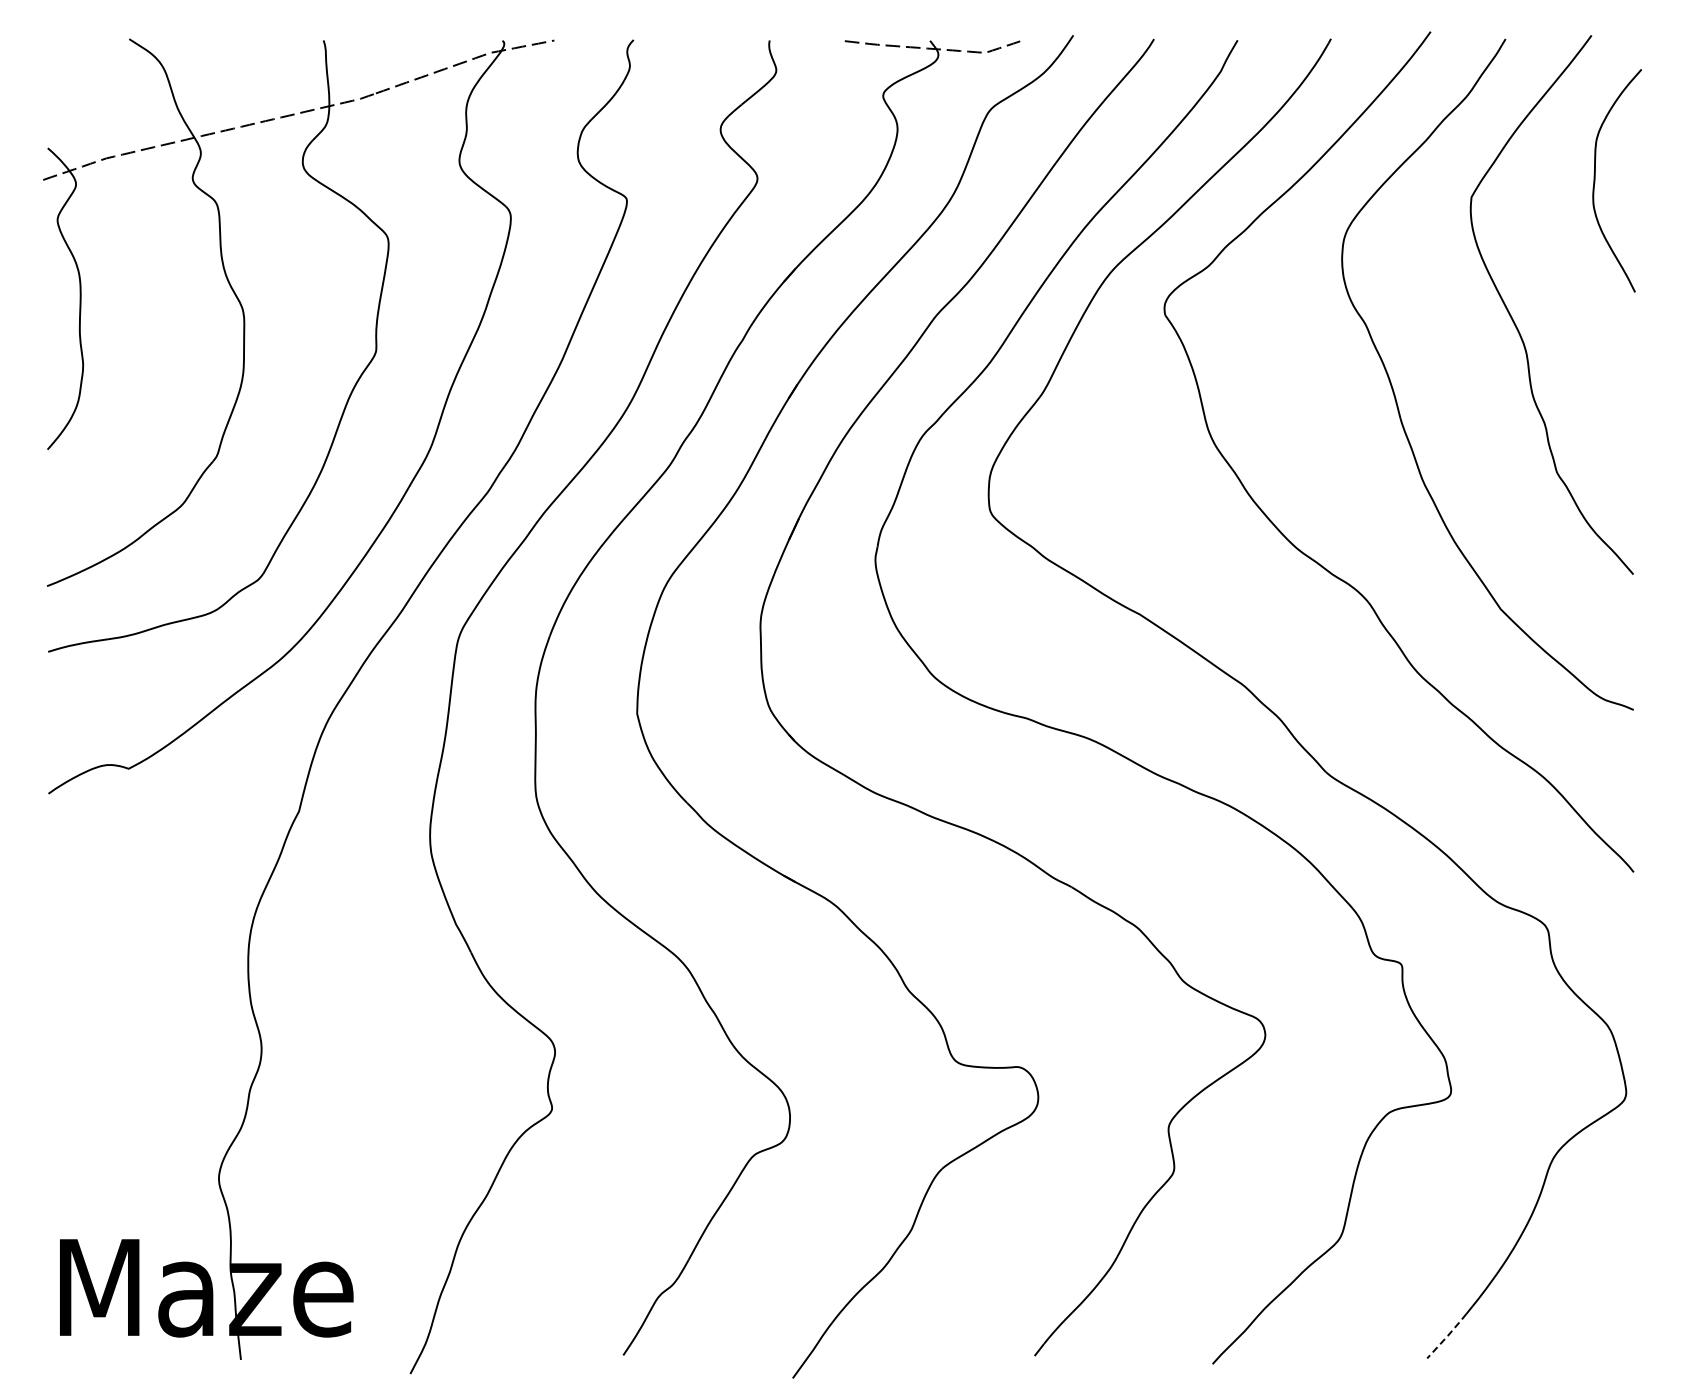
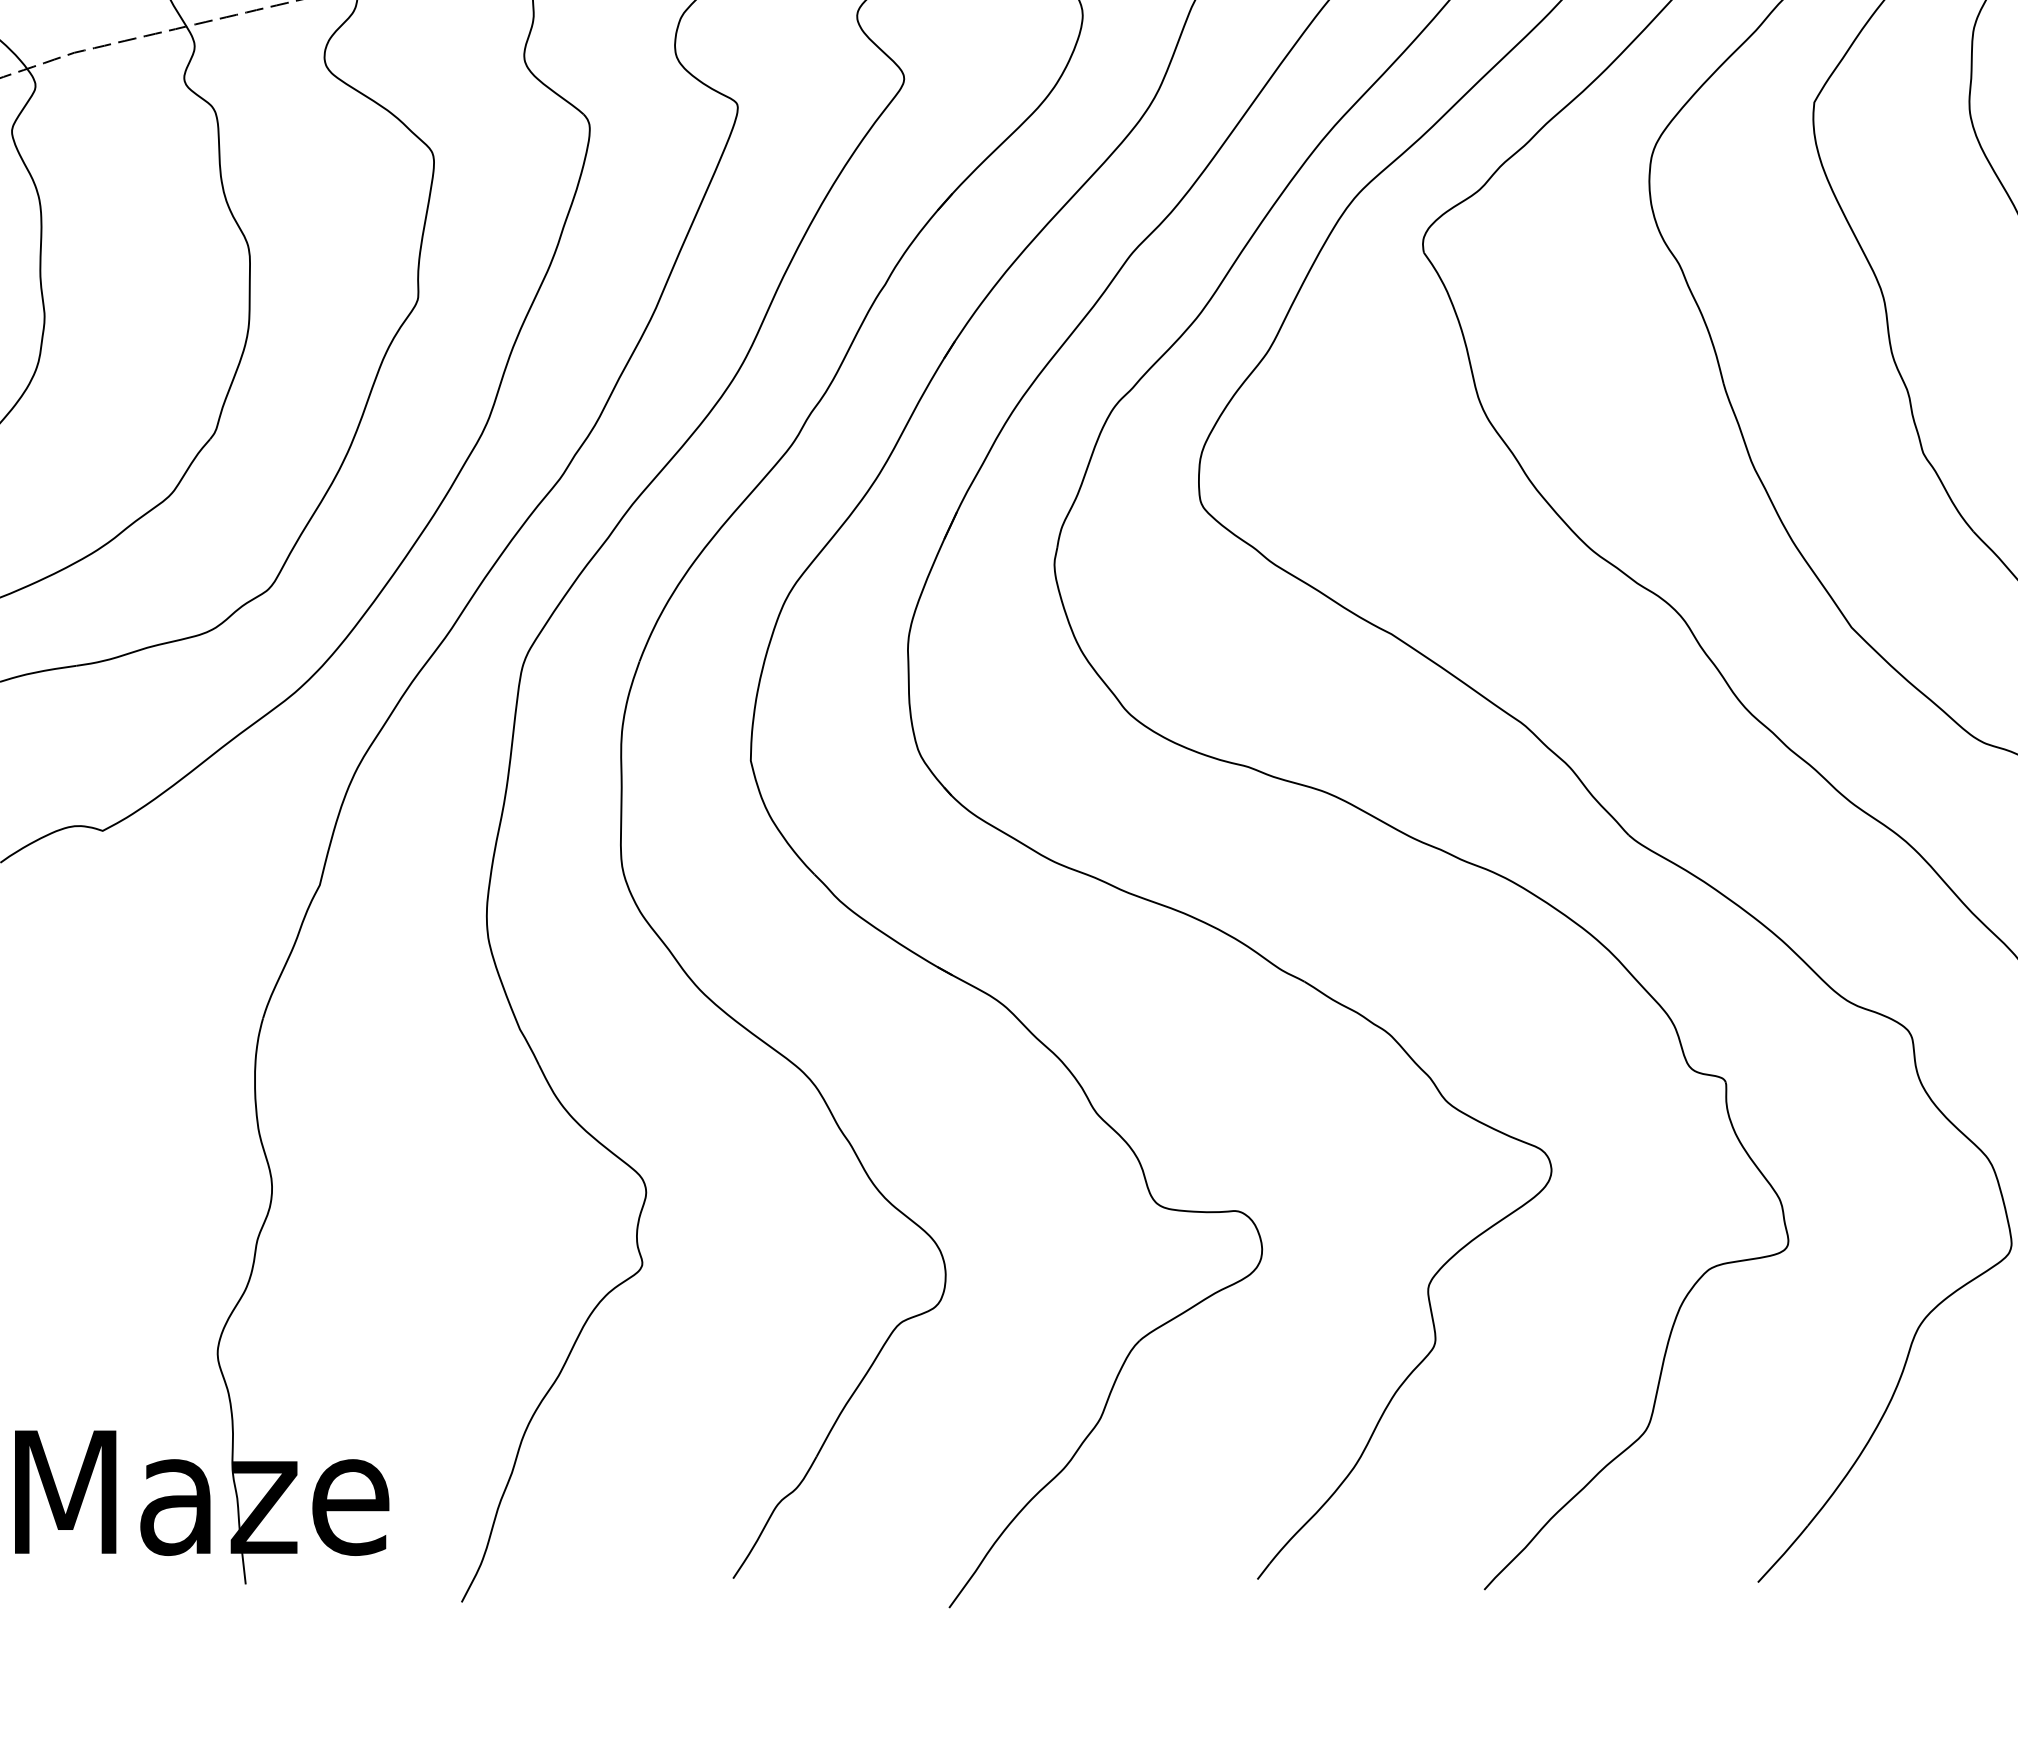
line: (1447, 1335) -> (1783, 1553), dashed -> solid

